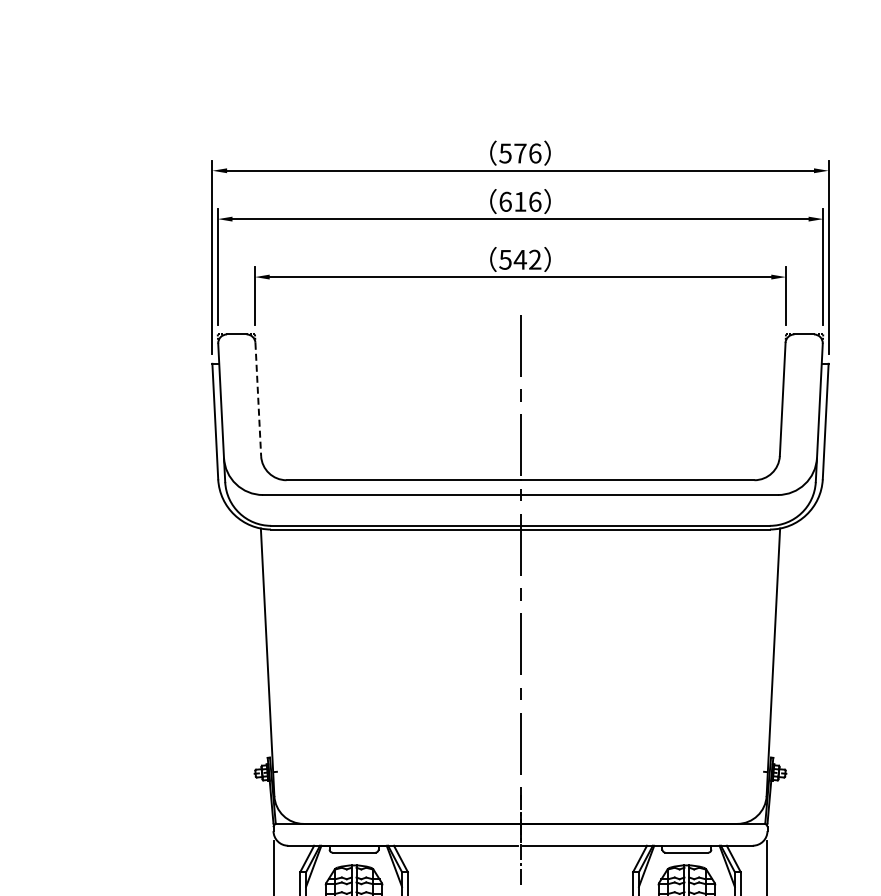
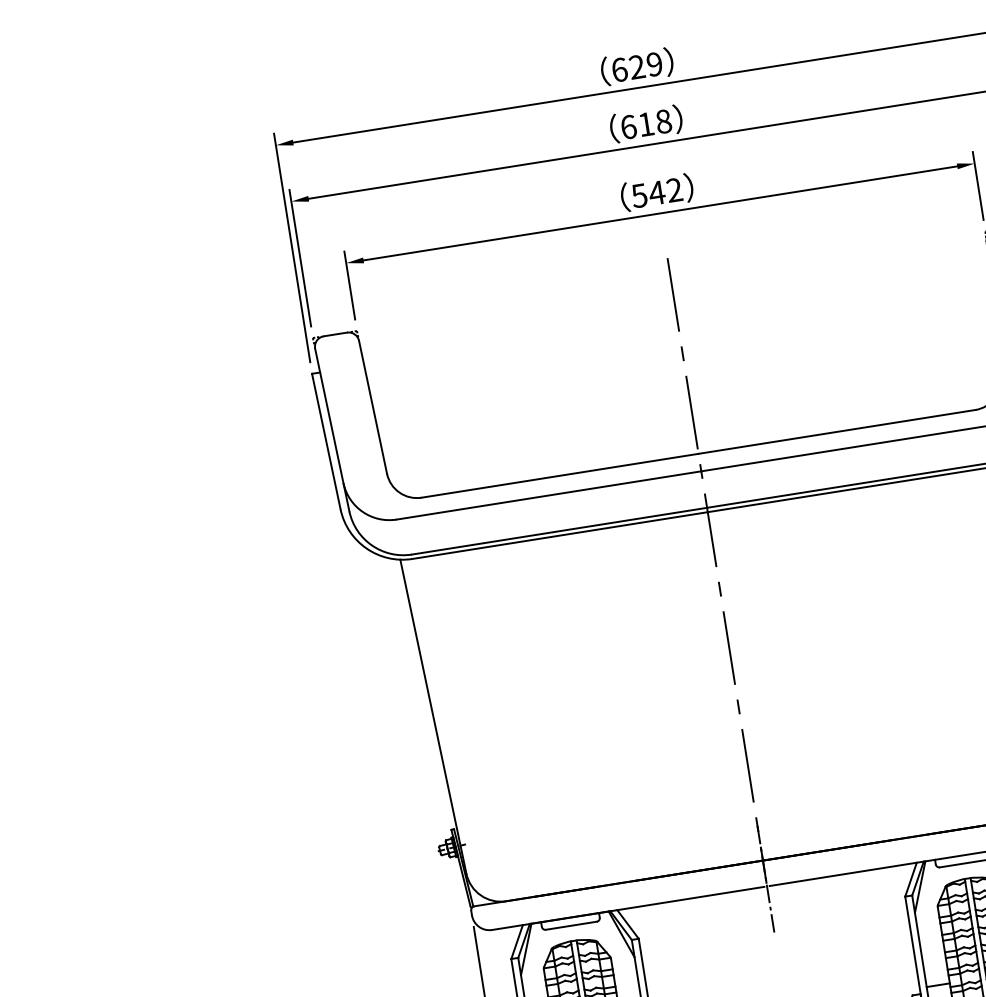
text: (520, 153) -> (637, 67), 576 -> 629
text: (535, 201) -> (664, 121), 616 -> 618
line: (258, 399) -> (373, 407), dashed -> solid

